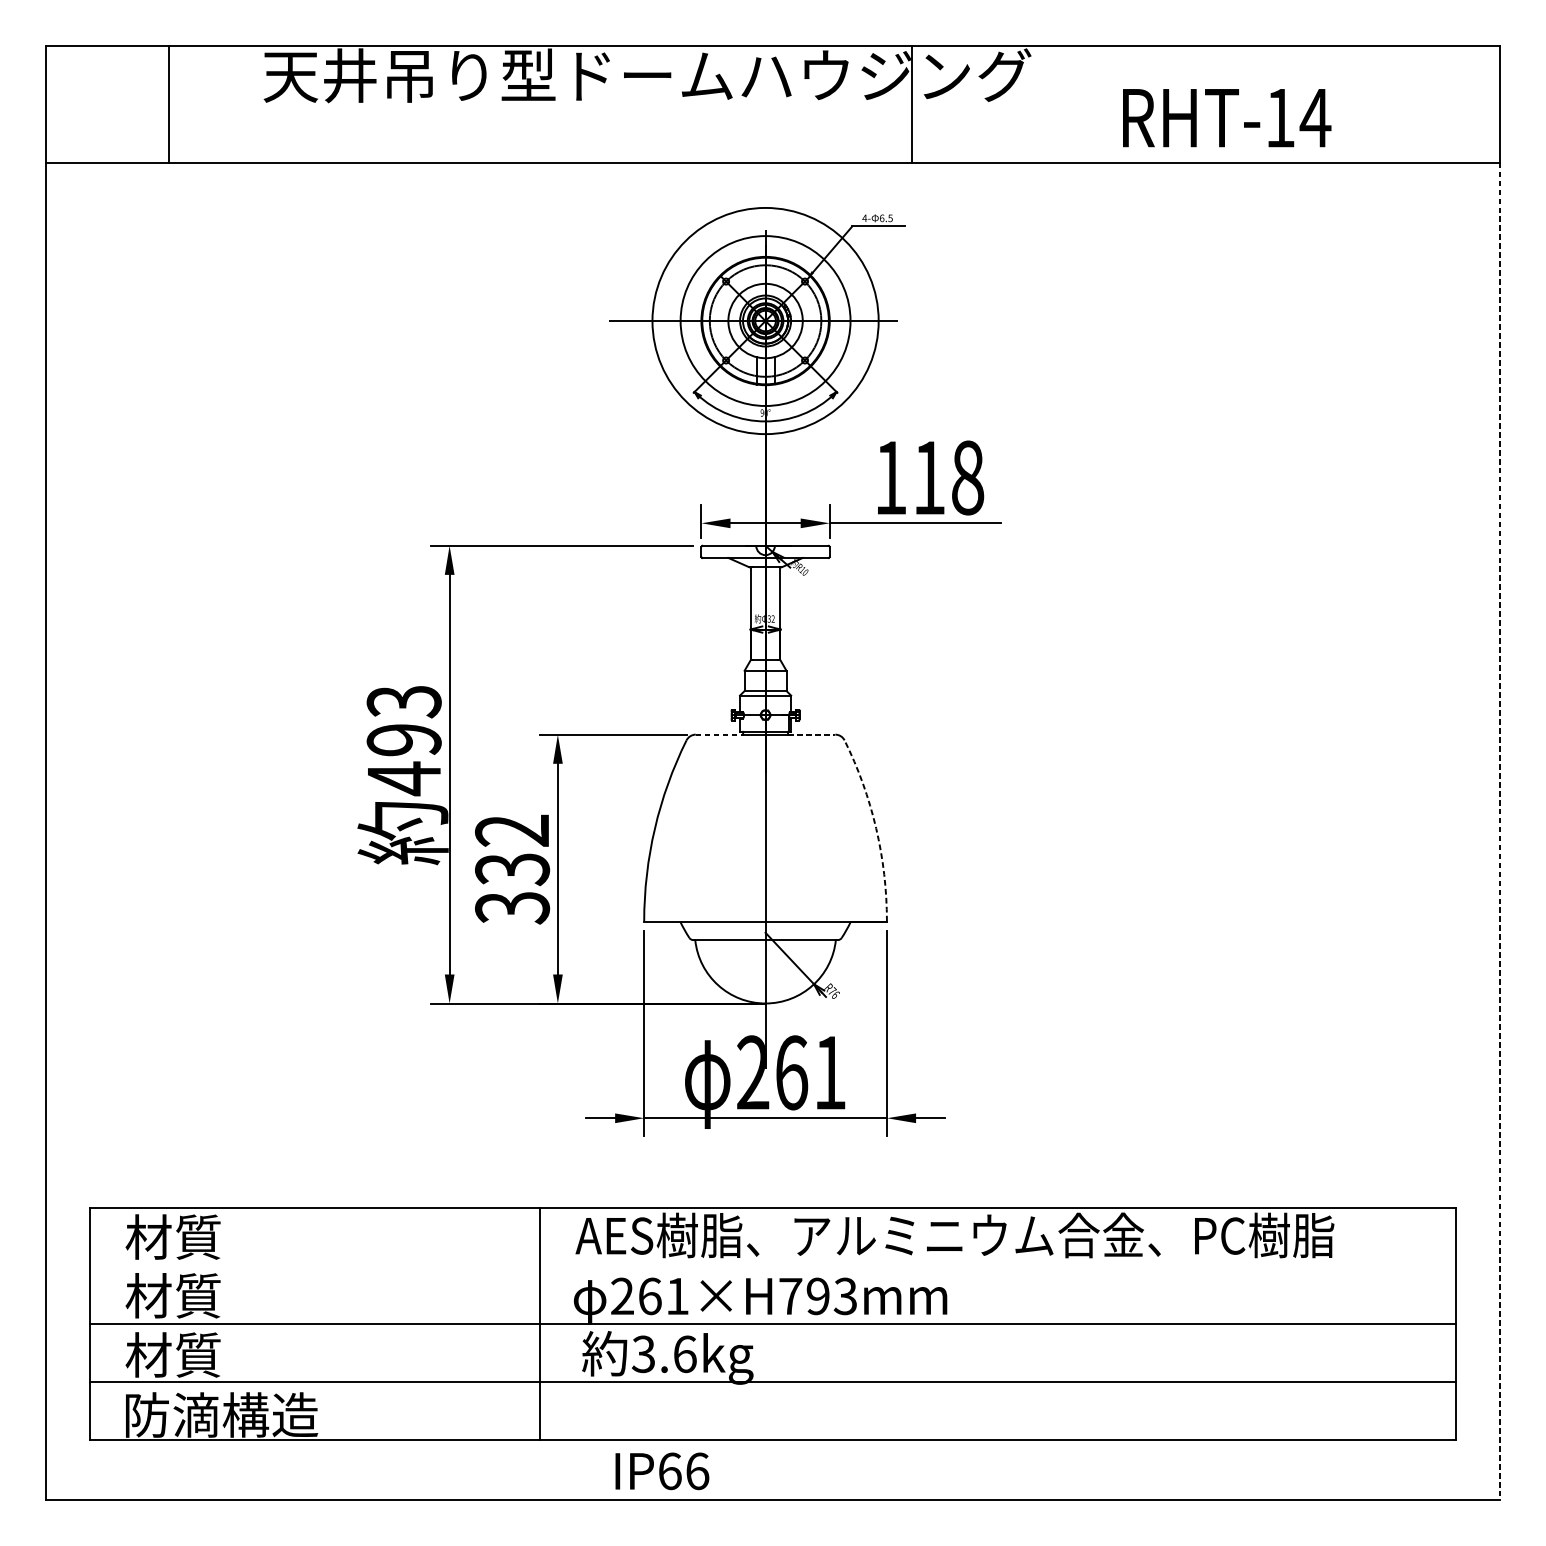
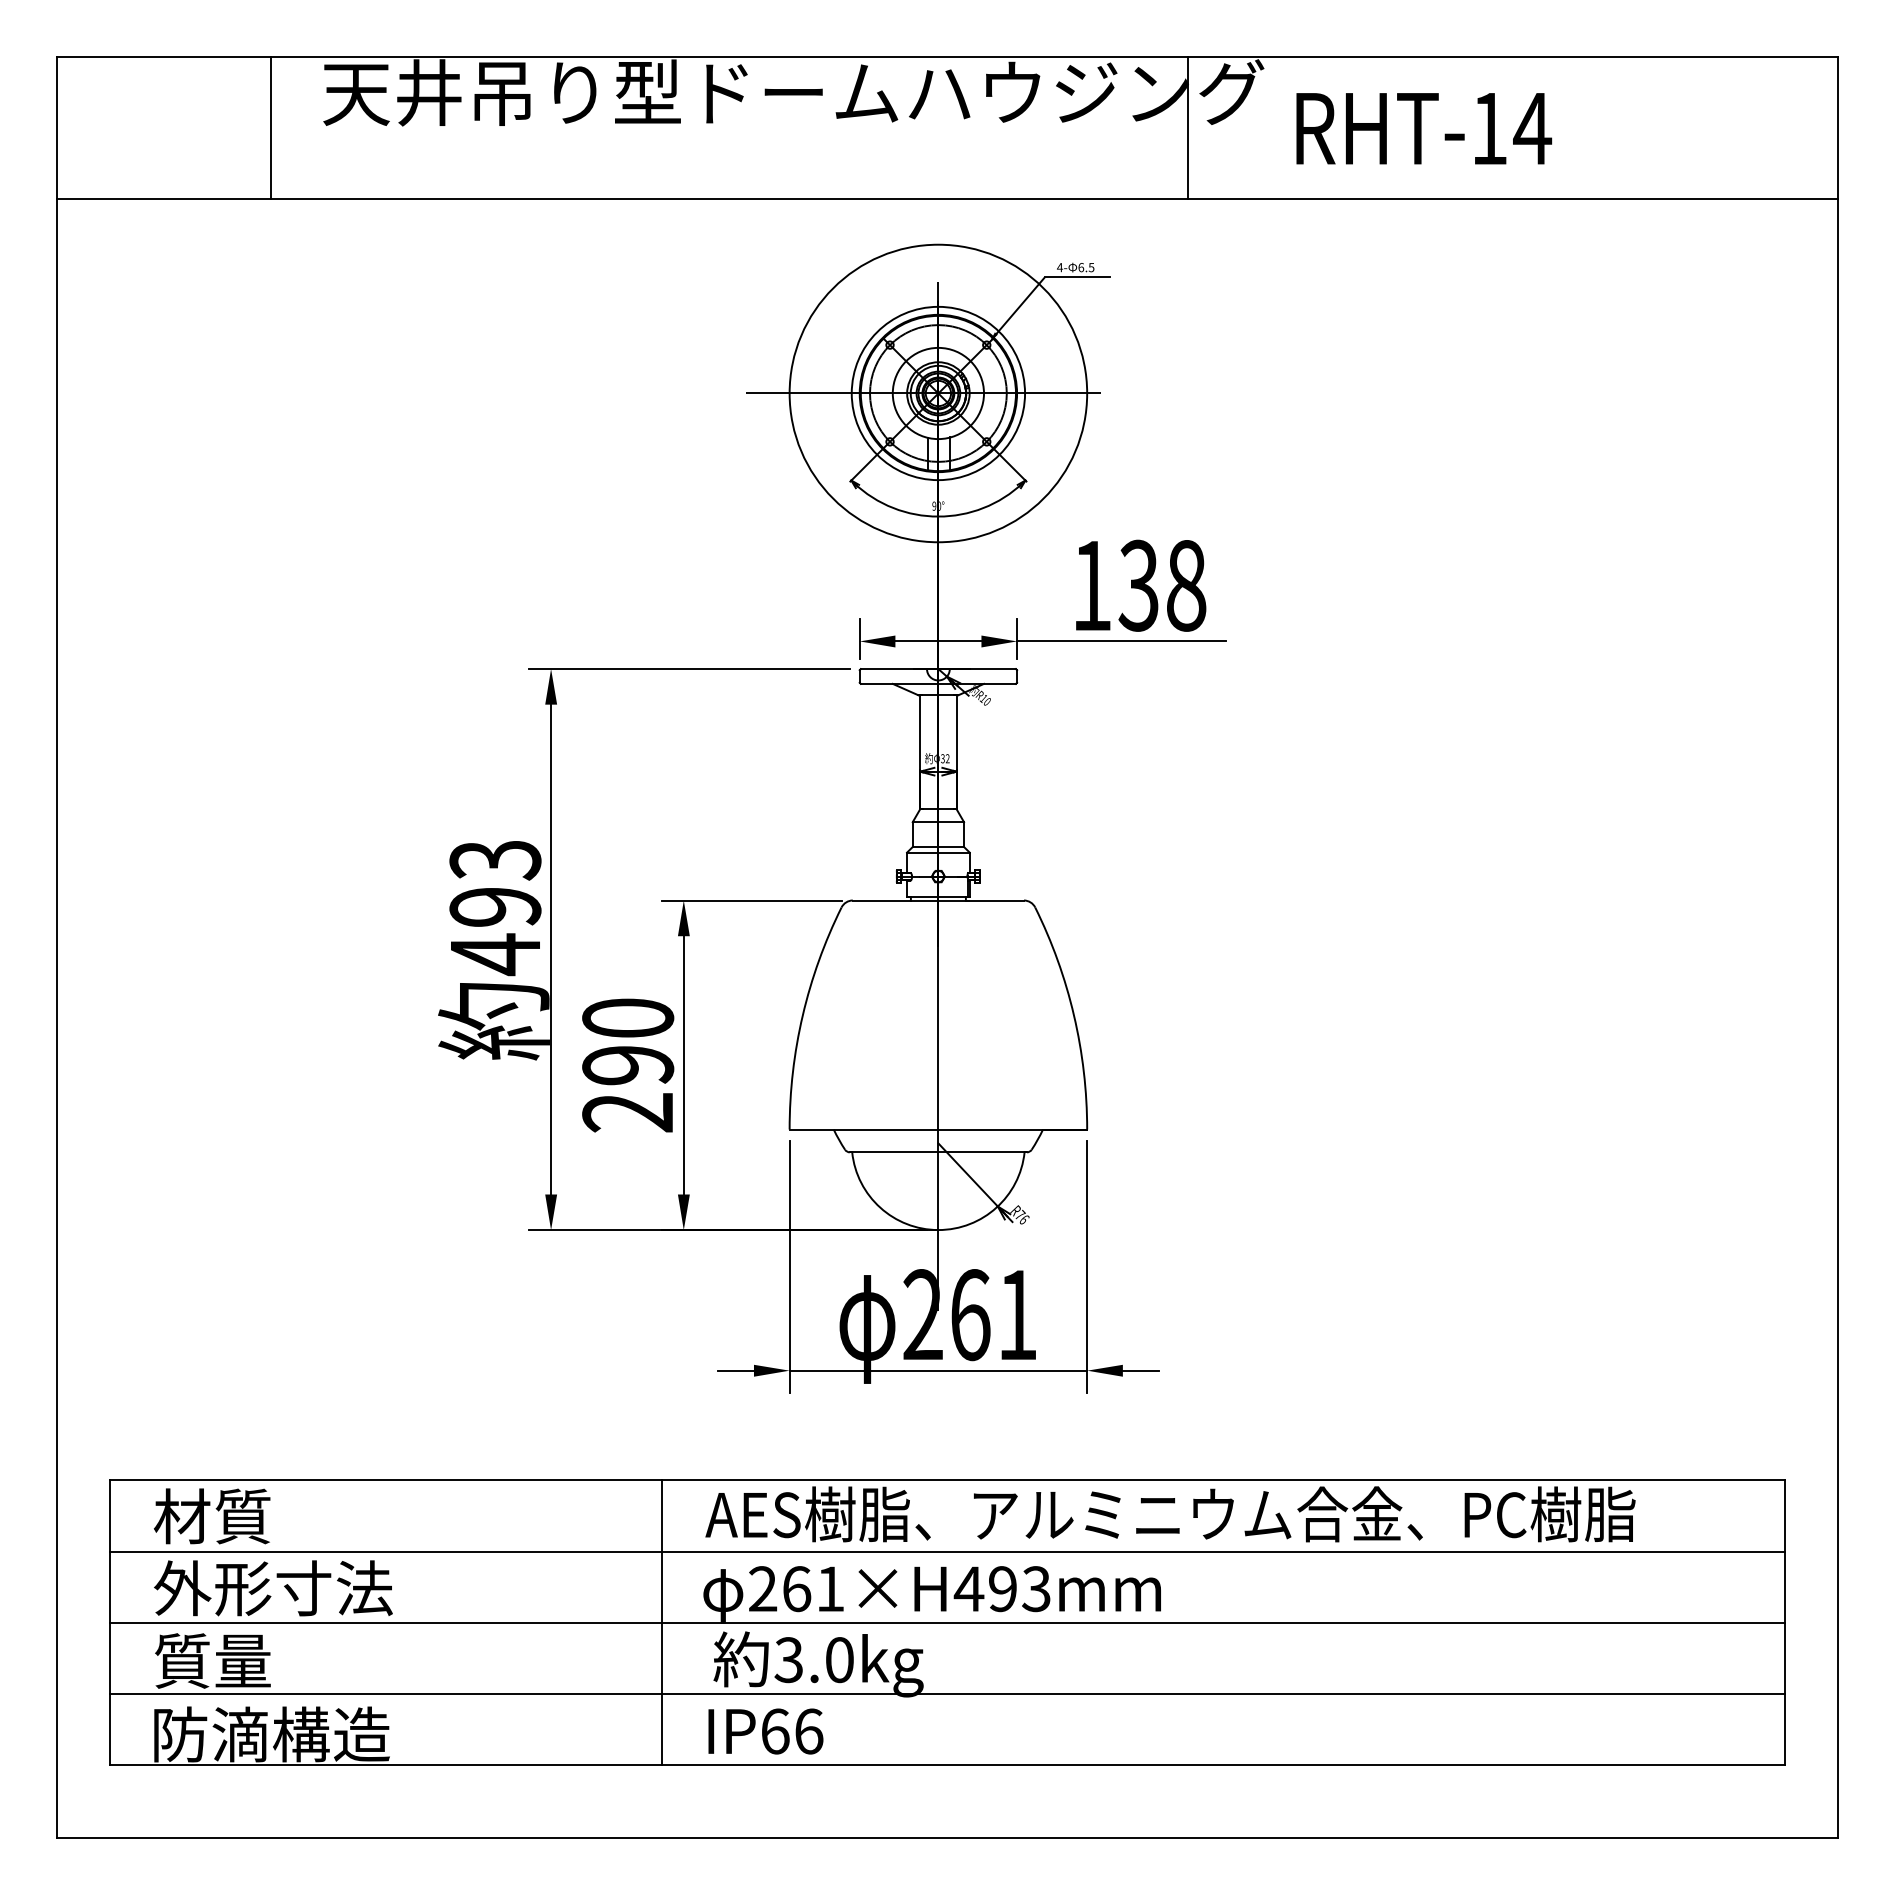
line: (169, 104) -> (270, 127), moved
line: (912, 104) -> (1188, 127), moved
text: (1227, 117) -> (1424, 128), moved
circle: (765, 321) -> (938, 393), size x0.62
circle: (765, 321) -> (938, 393), size x1.43
text: (928, 477) -> (1138, 585), 118 -> 138
line: (719, 734) -> (882, 900), dashed -> solid
line: (812, 734) -> (995, 900), dashed -> solid
arc: (876, 828) -> (1074, 1015), dashed -> solid
line: (1499, 831) -> (1838, 1019), dashed -> solid
text: (512, 869) -> (628, 1065), 332 -> 290
line: (773, 1265) -> (947, 1551), added
text: (222, 1295) -> (272, 1588), 材質 -> 外形寸法
text: (790, 1295) -> (968, 1588), 261×H793mm -> 261×H493mm
text: (172, 1354) -> (211, 1660), 材質 -> 質量
text: (685, 1354) -> (840, 1660), 3.6kg -> 3.0kg
text: (662, 1471) -> (765, 1731), moved

